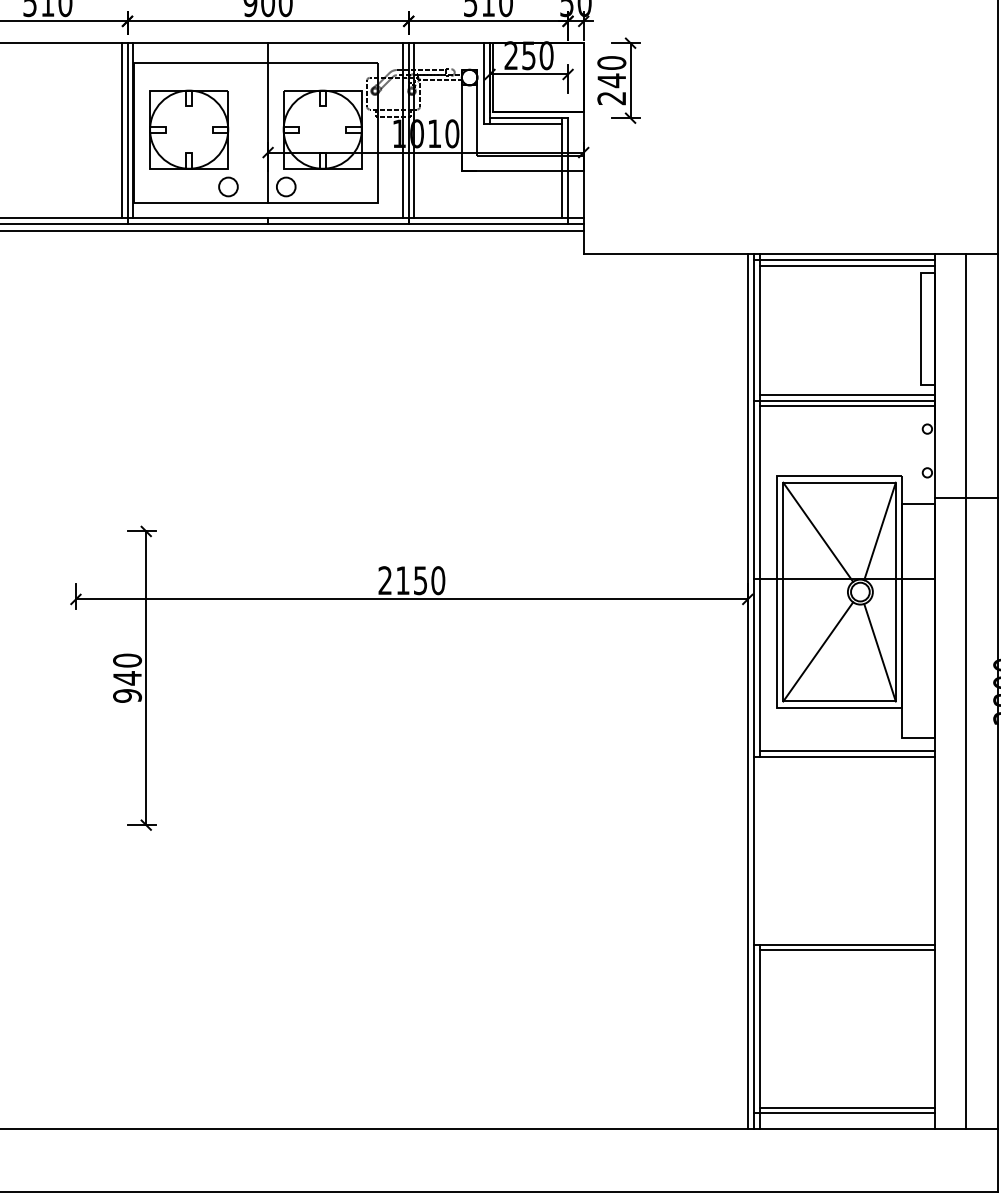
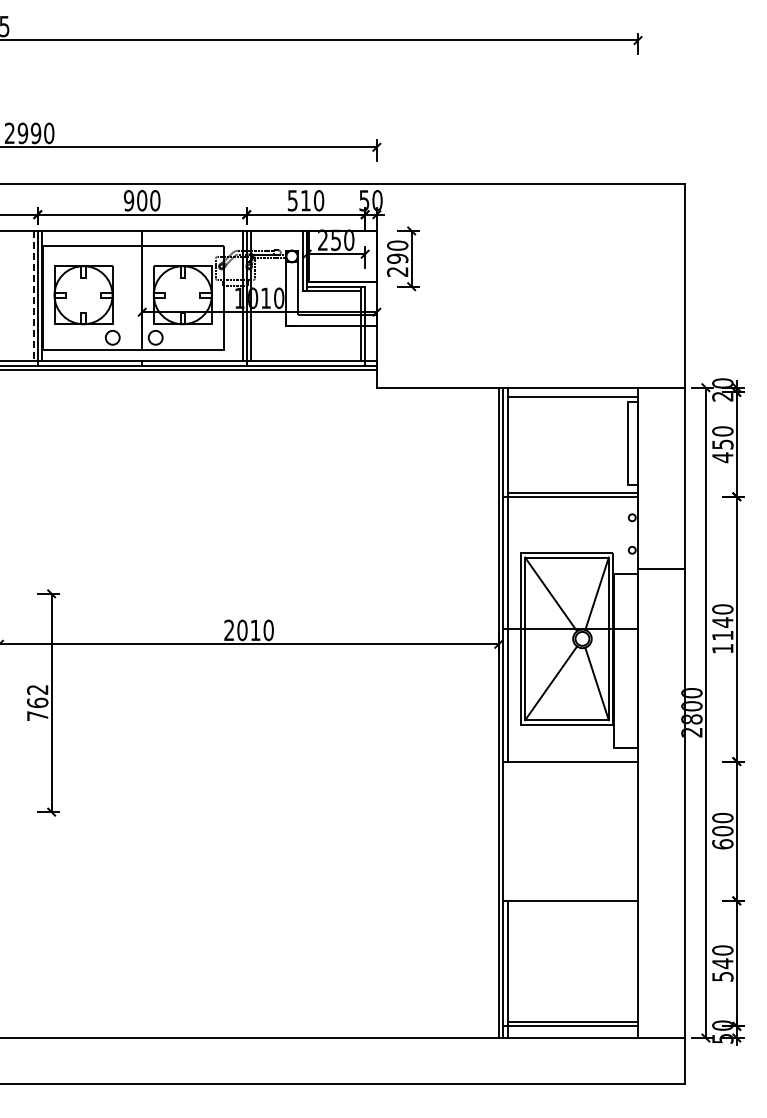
text: (611, 80) -> (397, 258), 240 -> 290
line: (121, 131) -> (33, 296), solid -> dashed
line: (844, 260) -> (570, 392), removed
line: (848, 405) -> (573, 500), removed
text: (411, 580) -> (248, 630), 2150 -> 2010
text: (127, 677) -> (37, 702), 940 -> 762
line: (966, 691) -> (661, 712), removed
line: (848, 751) -> (573, 757), removed
line: (848, 950) -> (573, 905), removed

